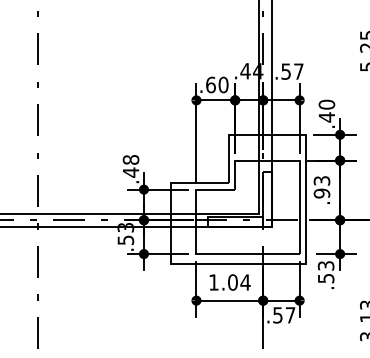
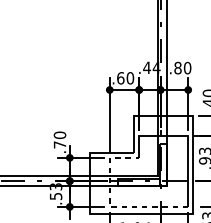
text: (292, 71) -> (182, 68), .57 -> .80
text: (131, 166) -> (60, 140), .48 -> .70
line: (196, 254) -> (109, 207), solid -> dashed

